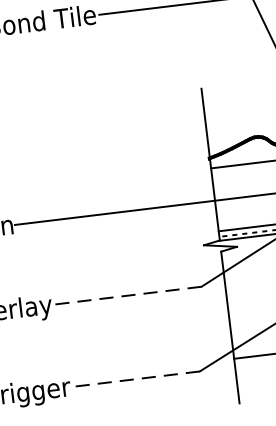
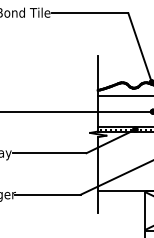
line: (127, 296) -> (49, 153), dashed -> solid
line: (133, 378) -> (47, 194), dashed -> solid

